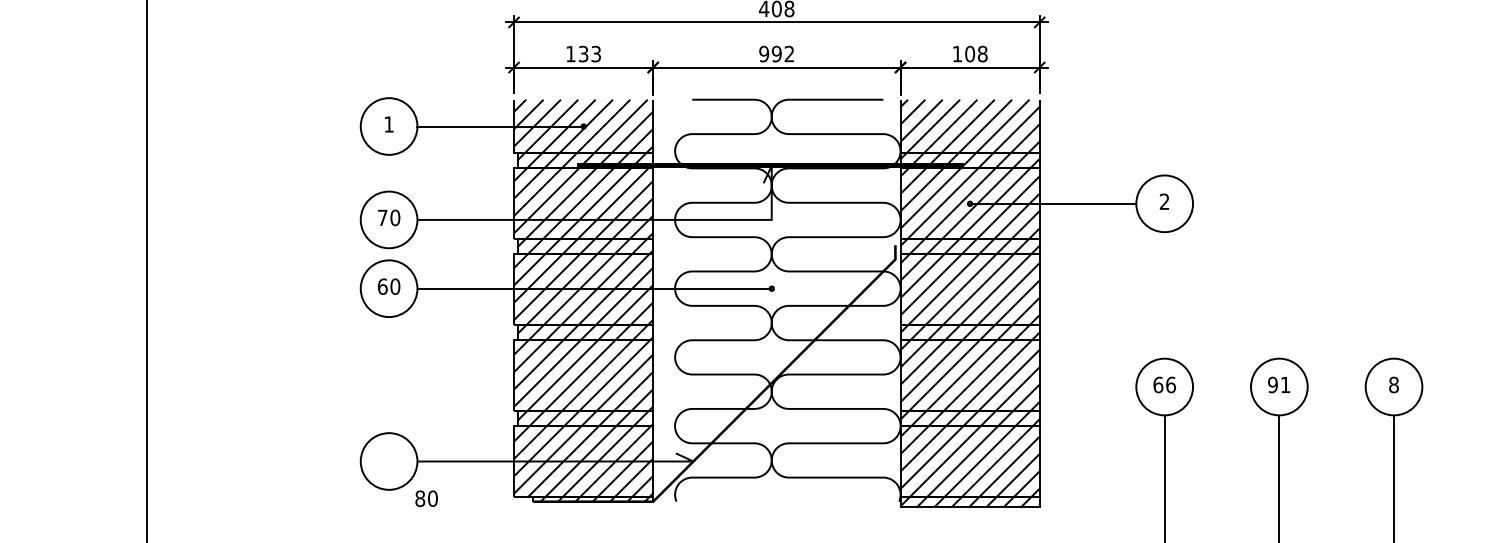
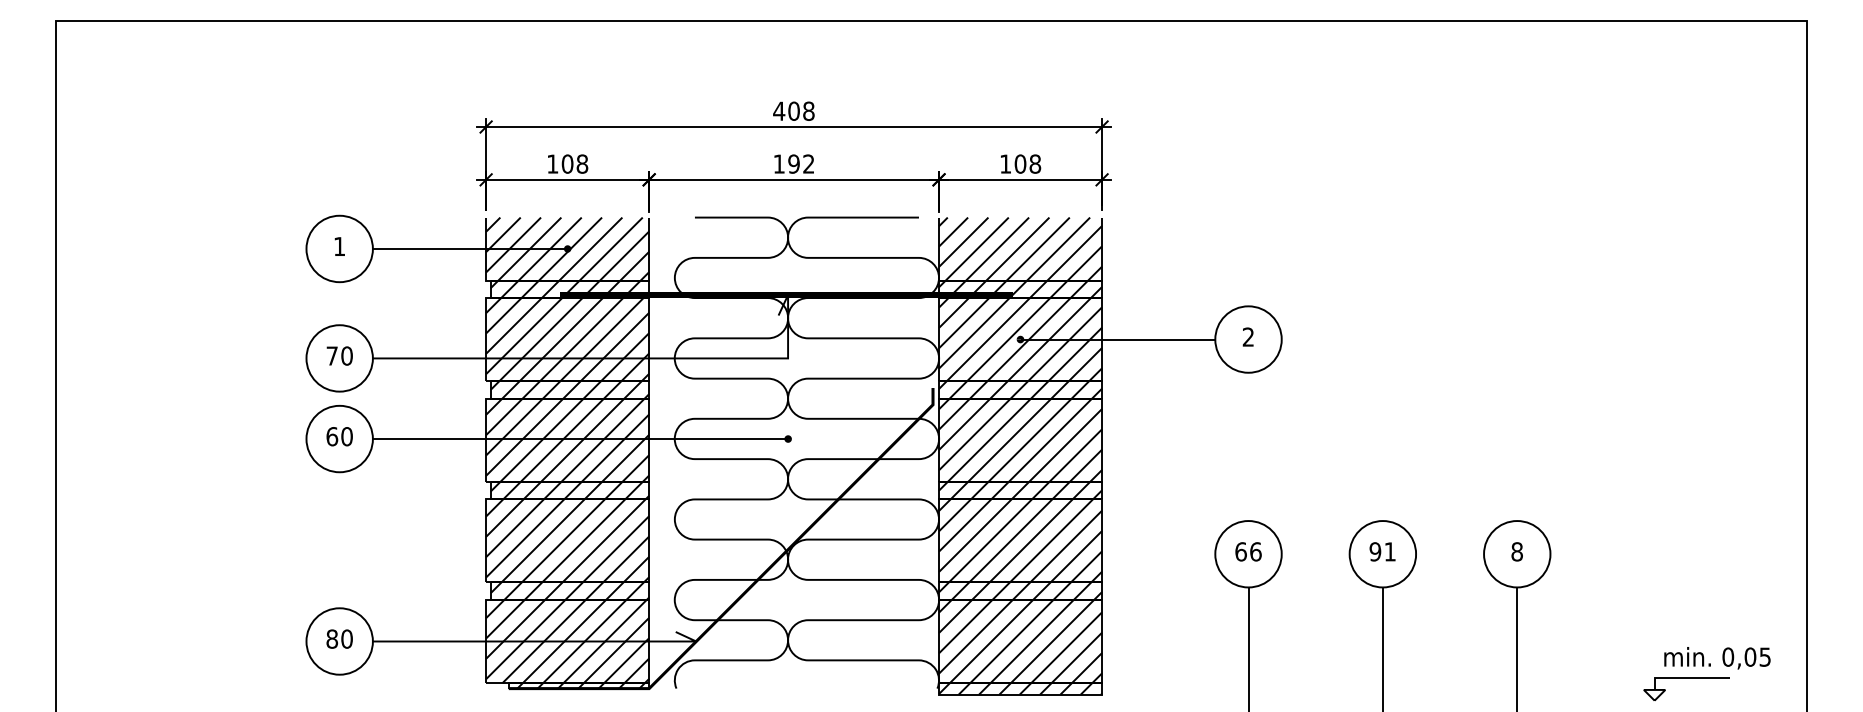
text: (589, 53) -> (574, 163), 133 -> 108
text: (763, 53) -> (778, 163), 992 -> 192
text: (426, 498) -> (339, 638), moved

